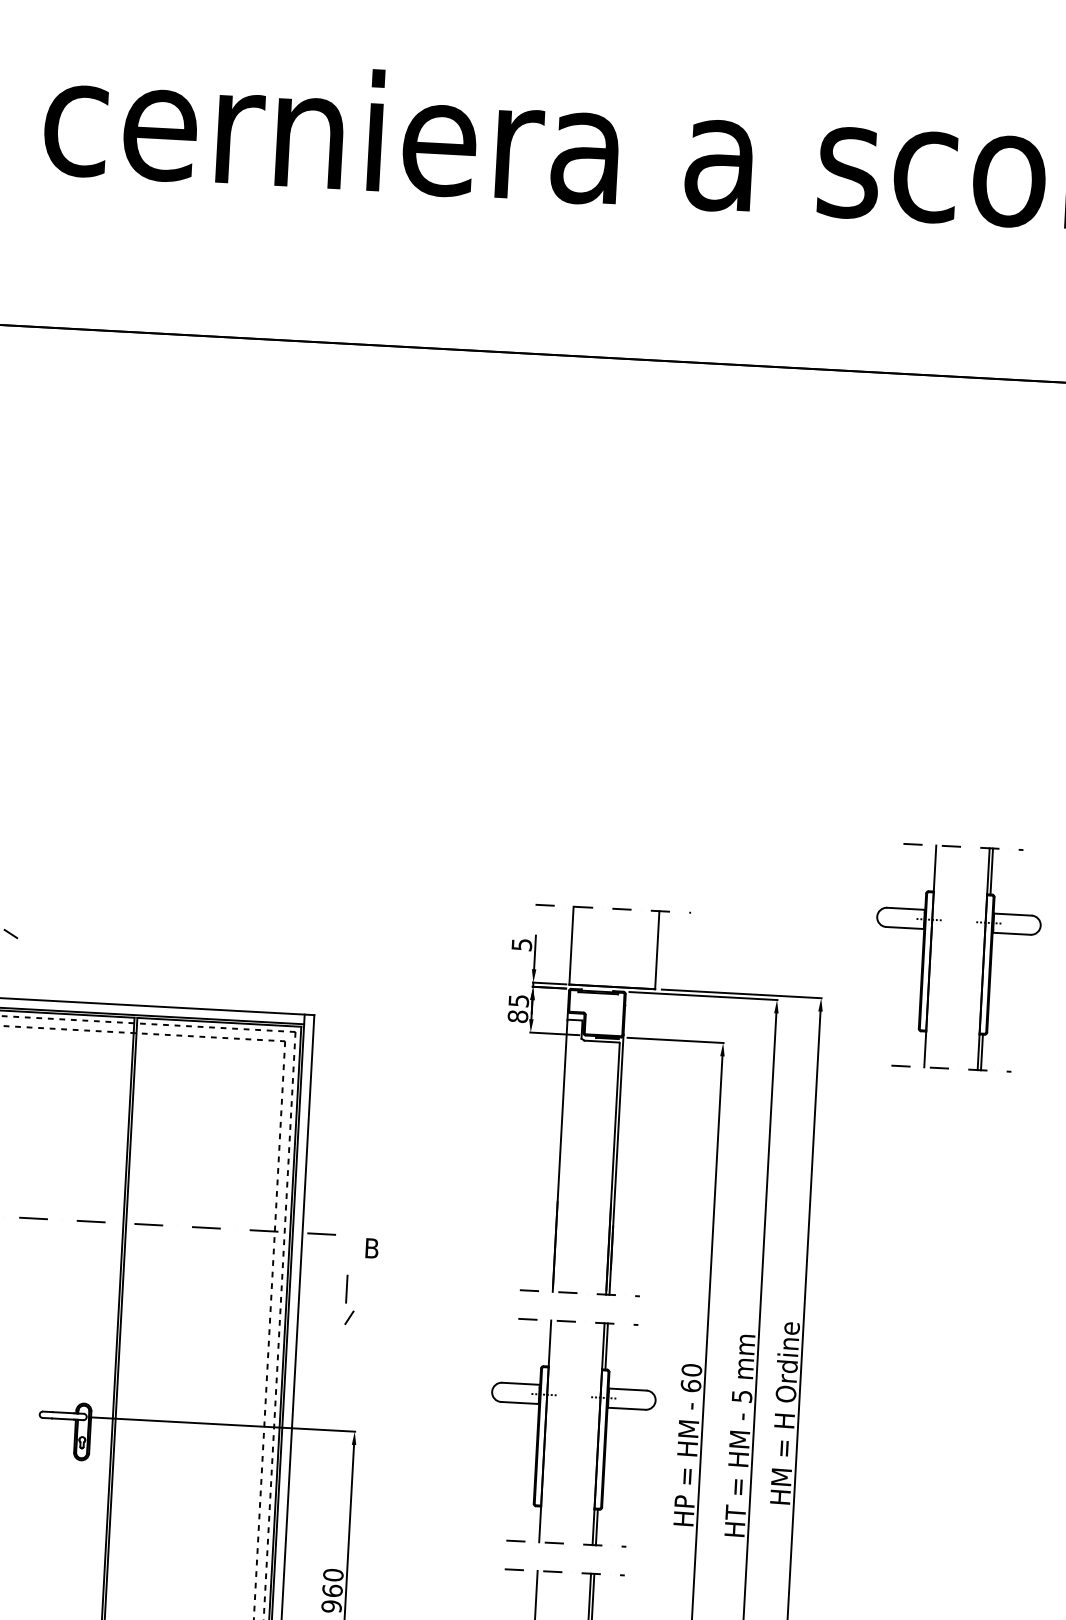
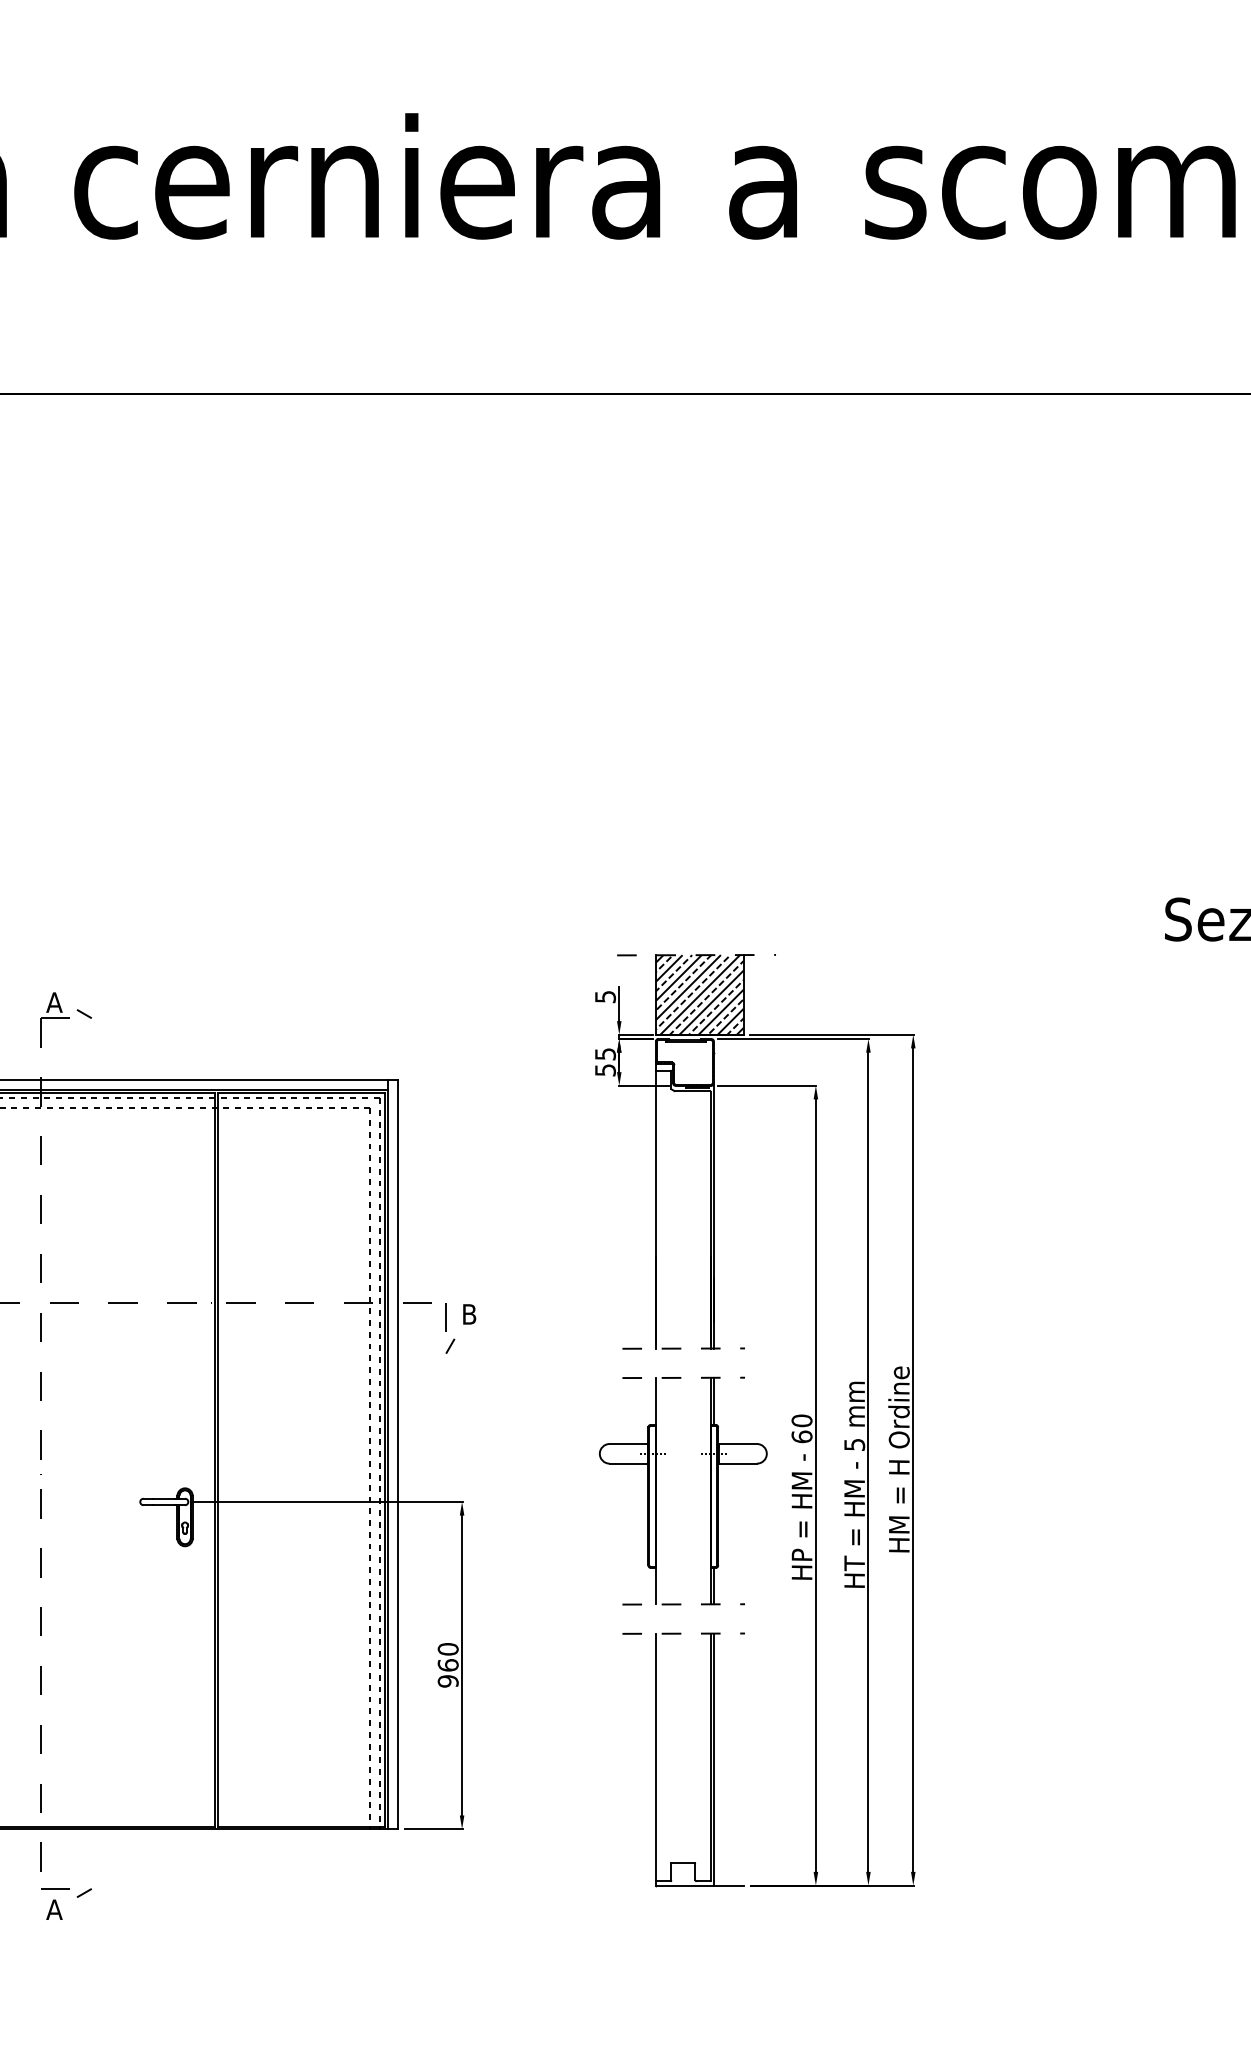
hatch: (614, 947) -> (699, 994), added
part: (930, 955) -> (1022, 985), removed
text: (518, 1016) -> (605, 1070), 85 -> 55
part: (350, 1300) -> (450, 1328), moved

